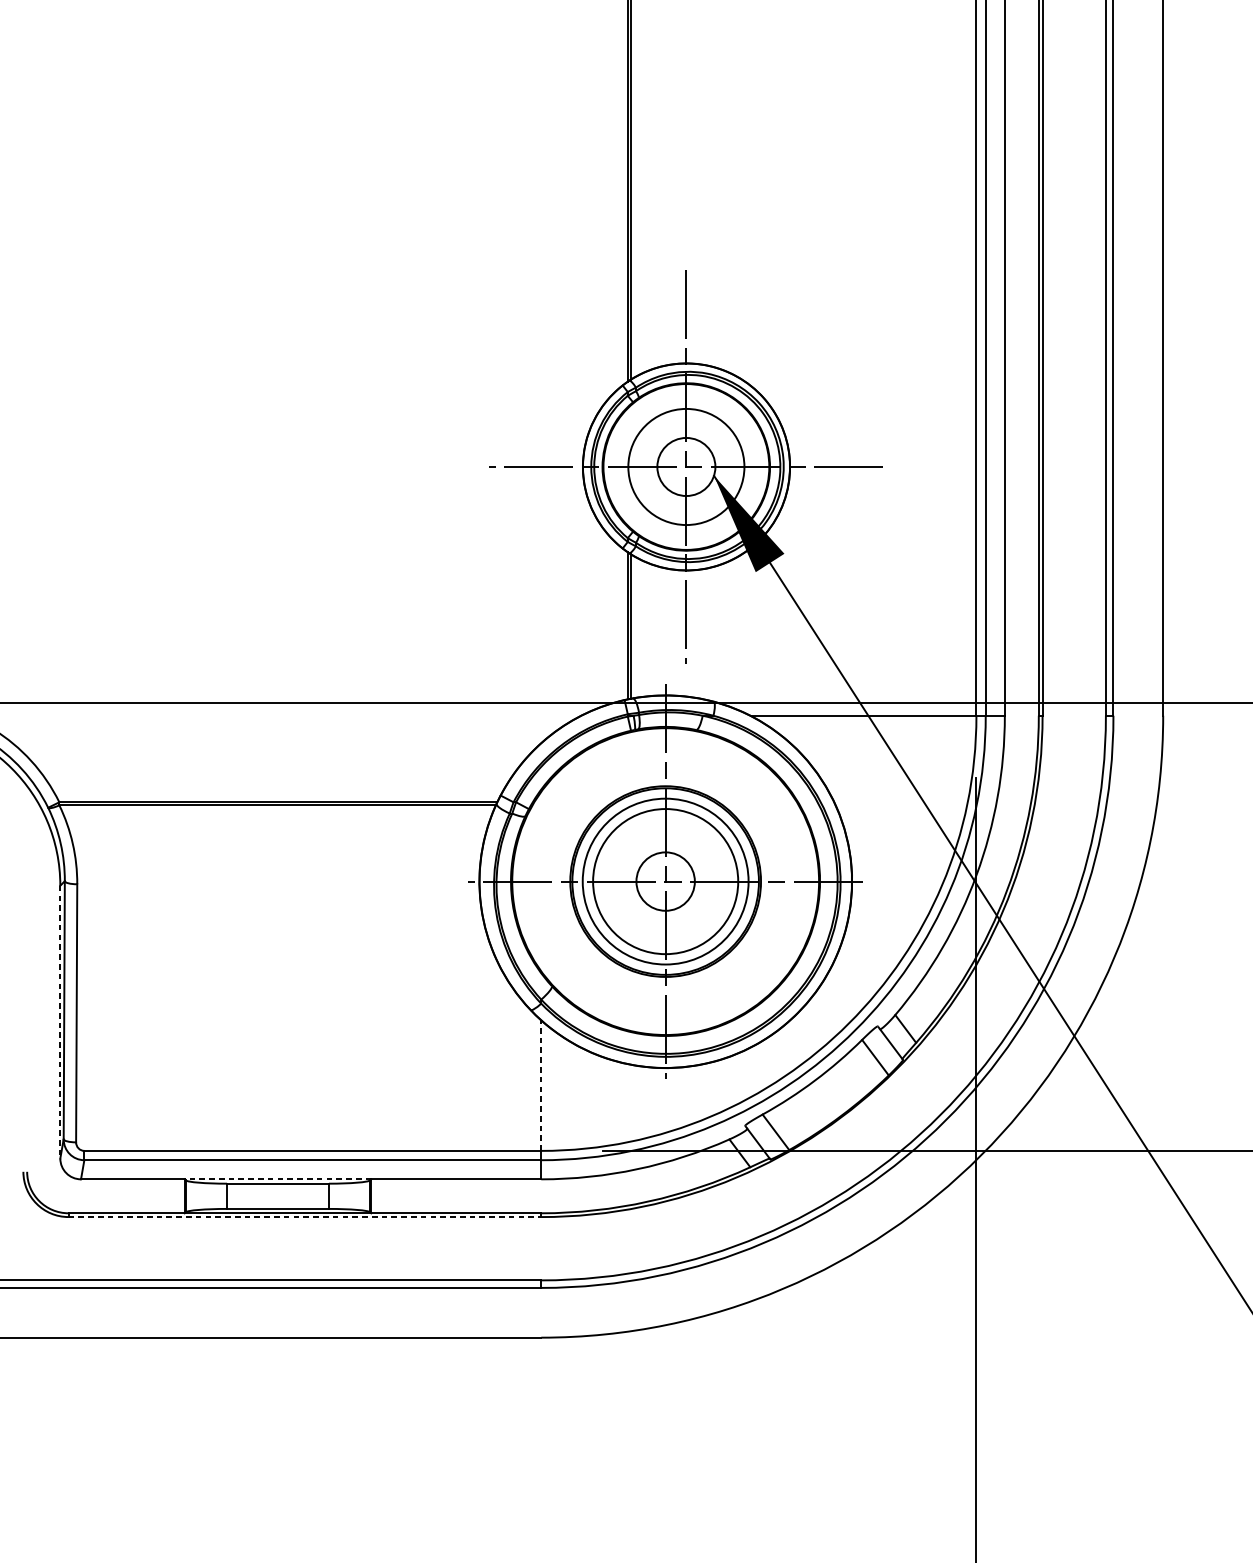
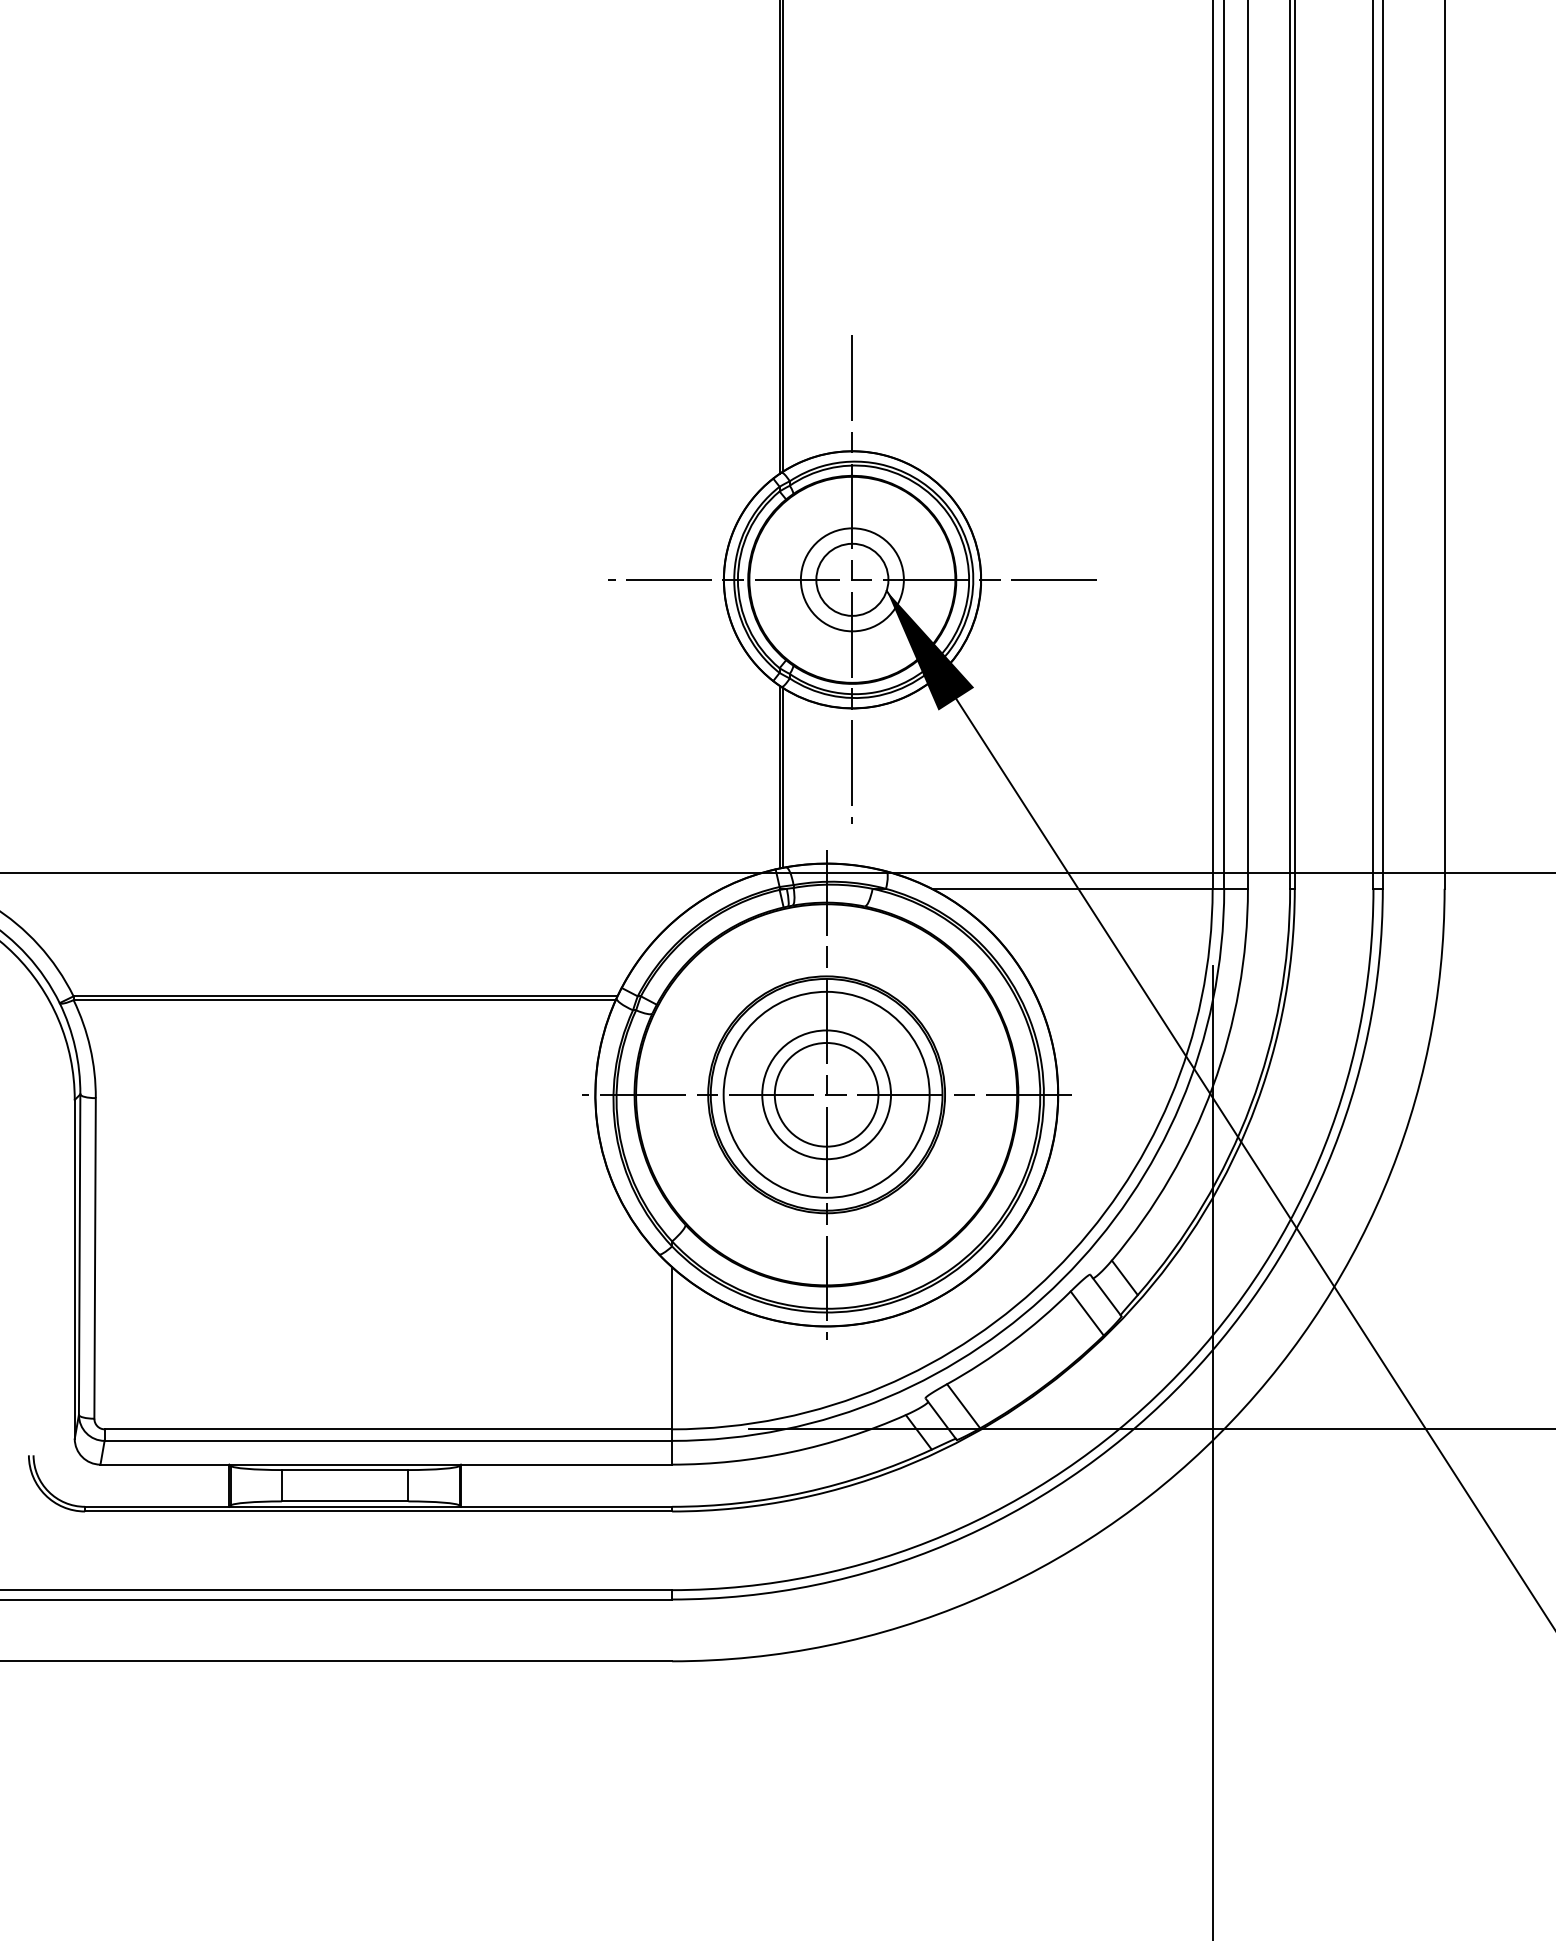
circle: (685, 466) -> (851, 579), size x0.71
circle: (665, 881) -> (826, 1094), size x0.71
circle: (665, 881) -> (826, 1094), size x1.43
line: (60, 1022) -> (74, 1269), dashed -> solid
line: (541, 1085) -> (672, 1347), dashed -> solid
line: (278, 1179) -> (345, 1464), dashed -> solid
line: (304, 1217) -> (378, 1511), dashed -> solid

